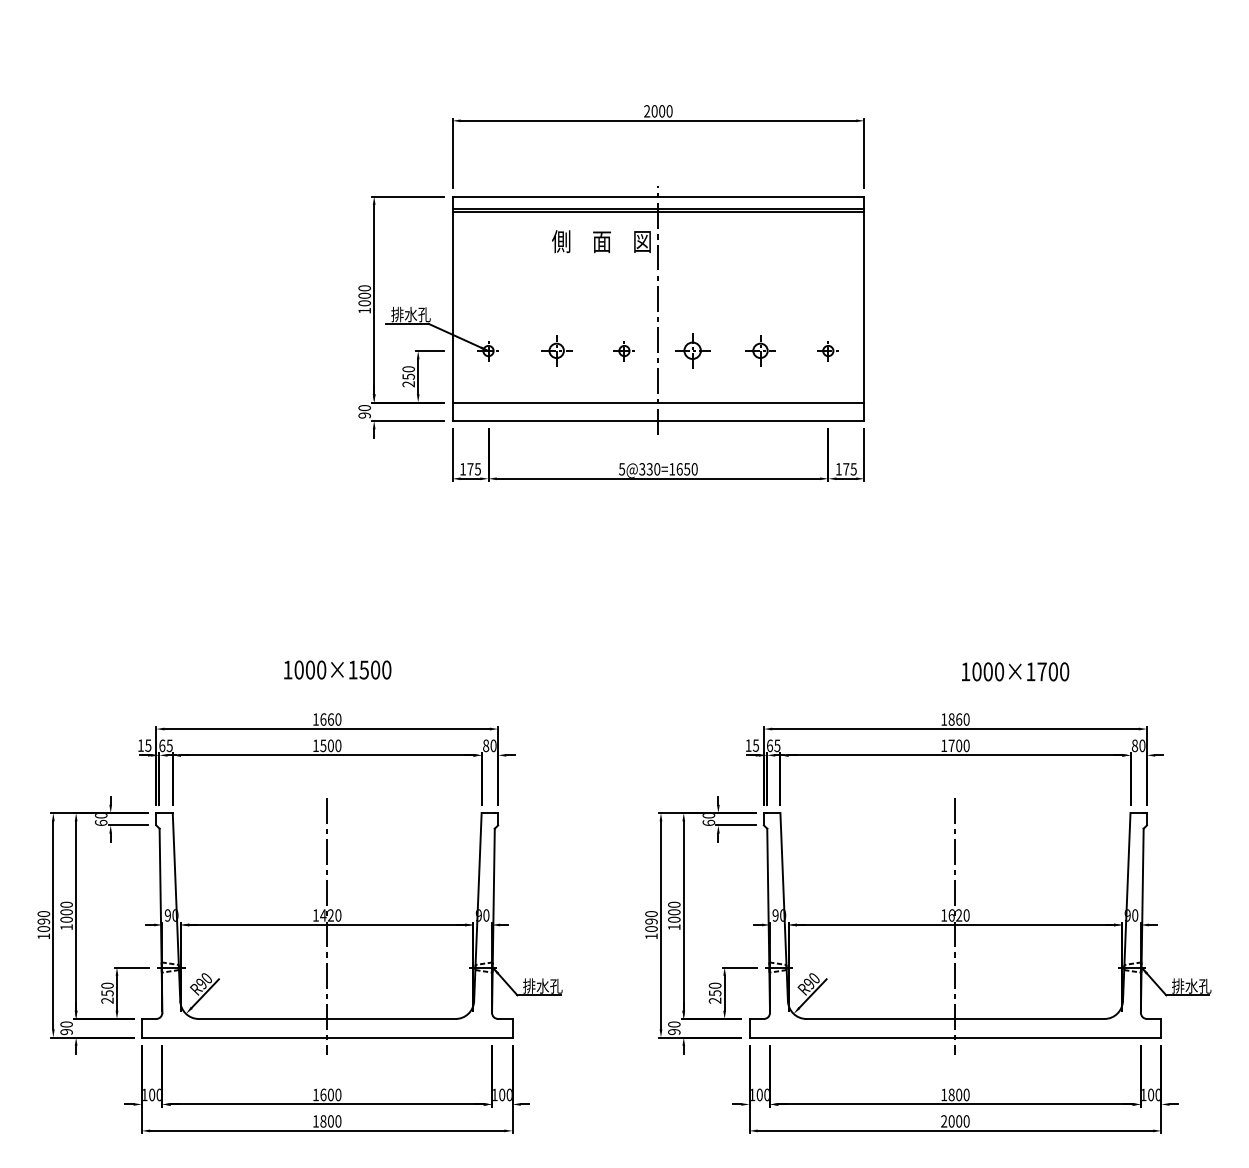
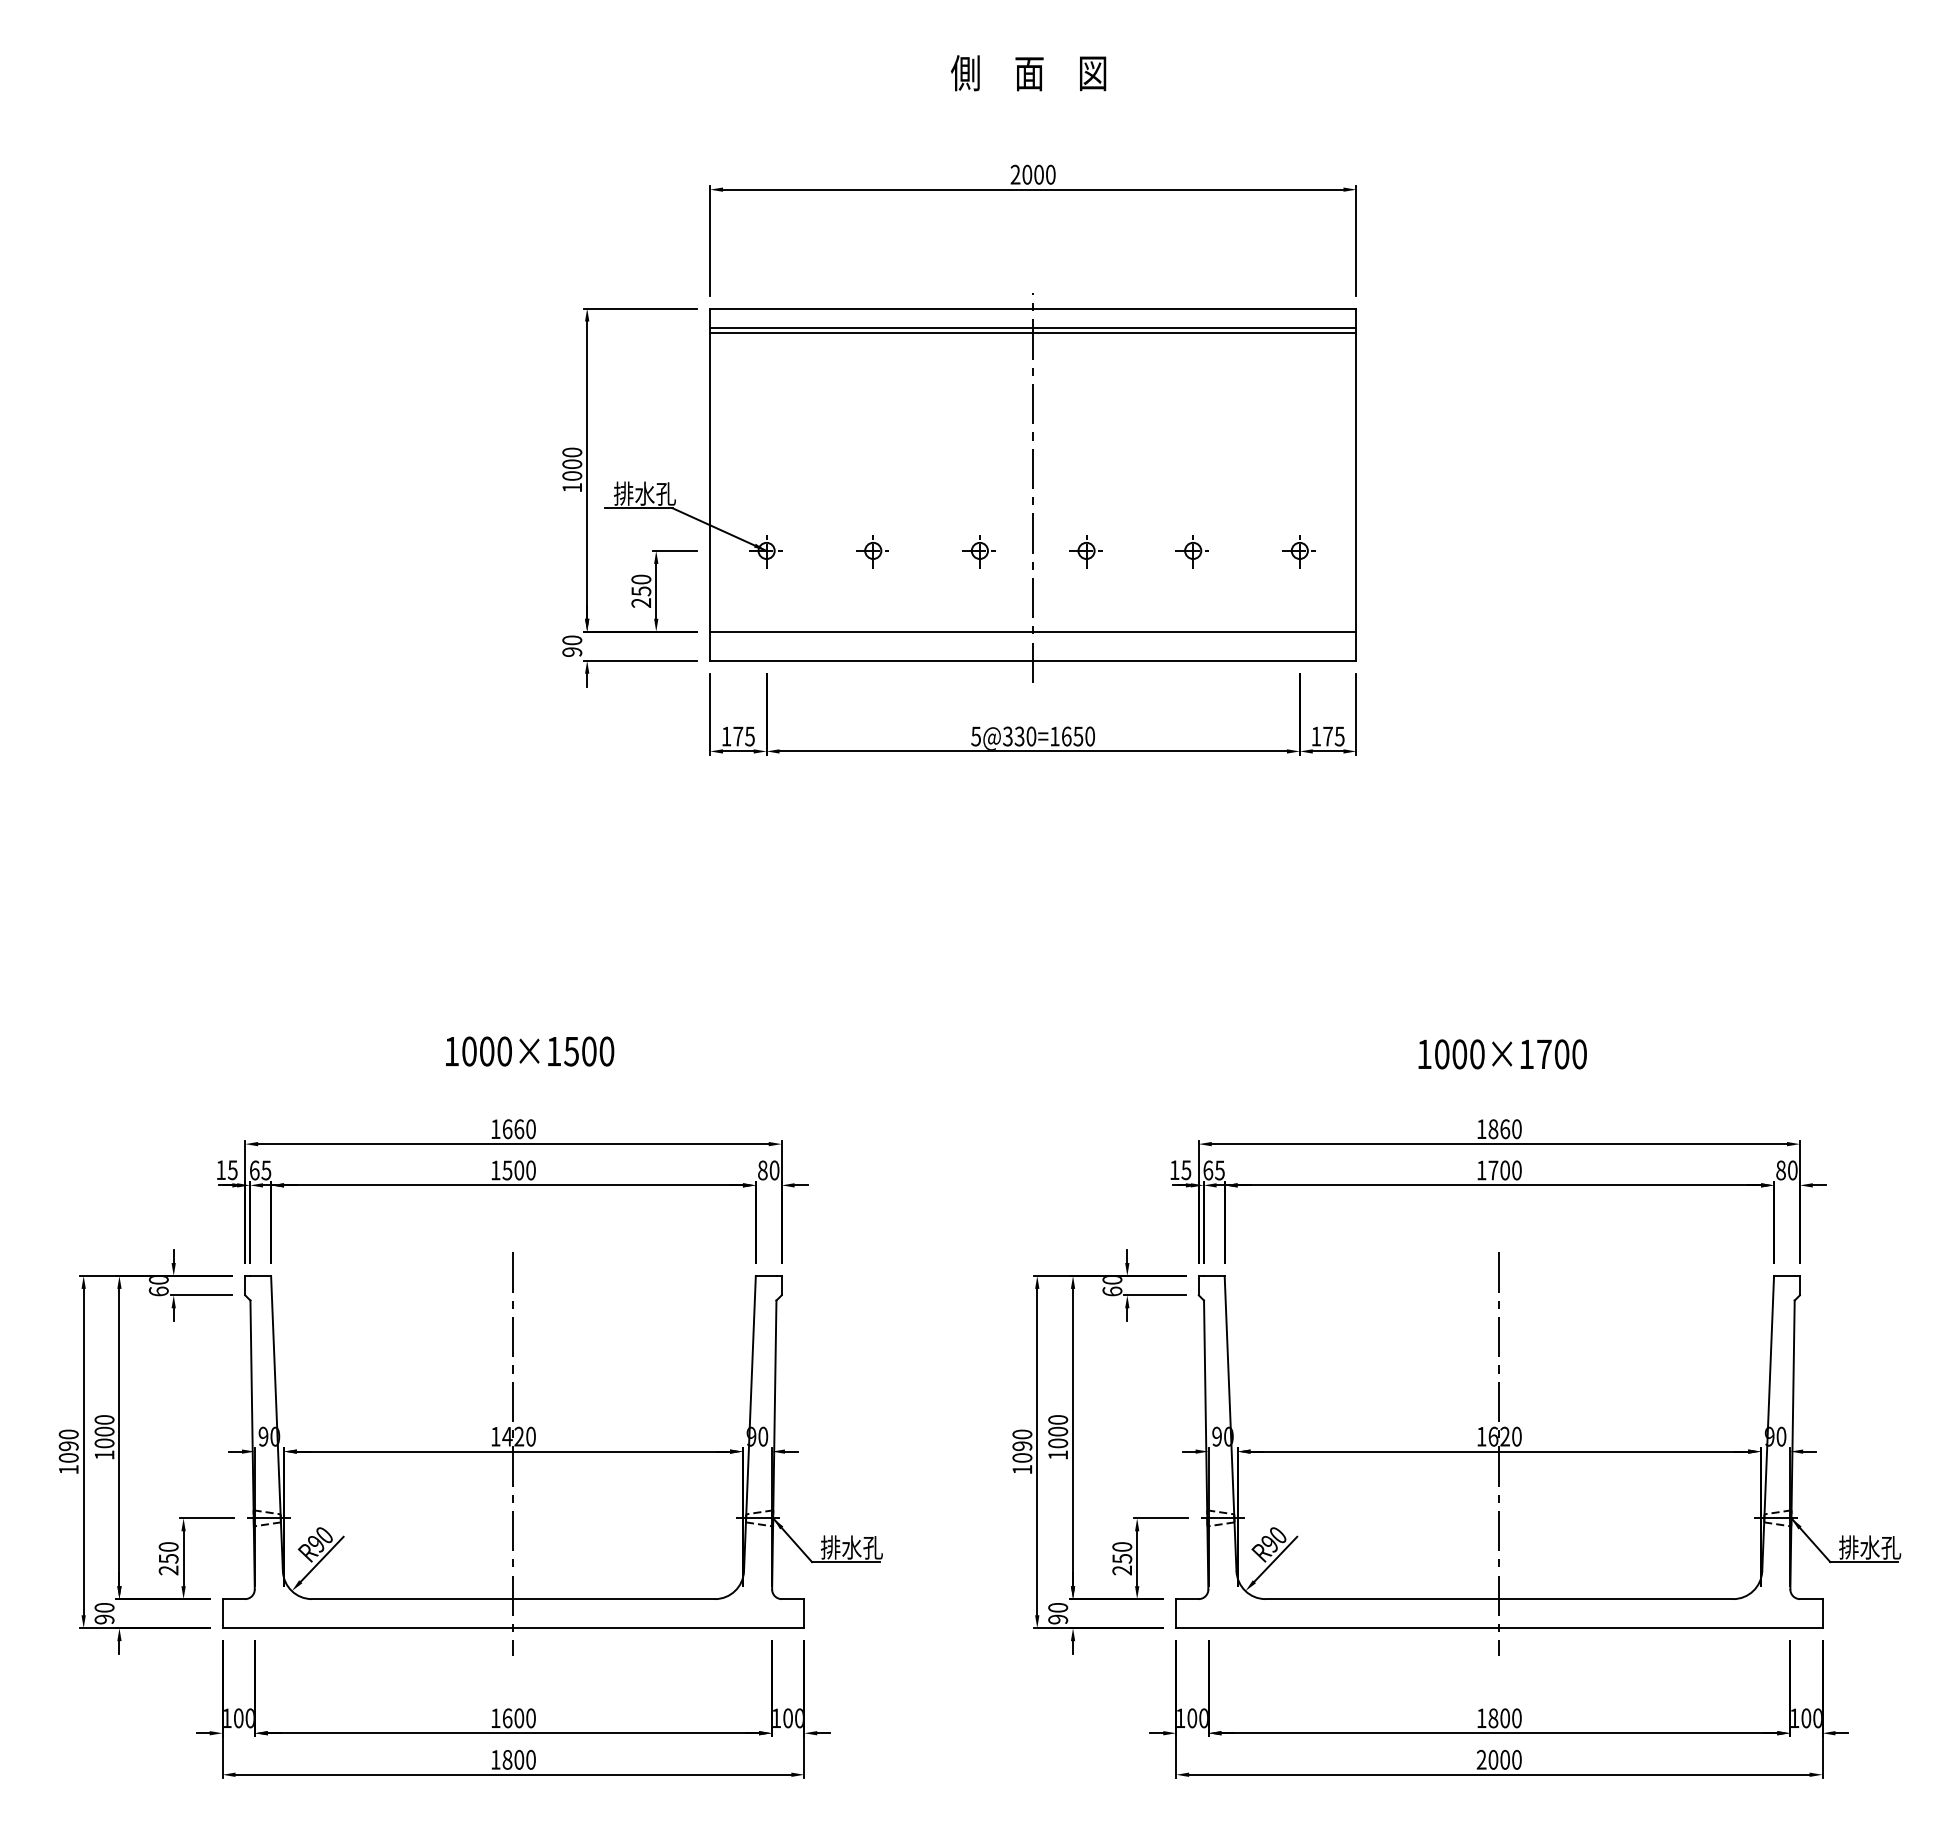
text: (601, 241) -> (1028, 73), moved
part: (555, 351) -> (871, 551), size x0.71
part: (691, 351) -> (1085, 551), size x0.62
part: (759, 351) -> (1191, 551), size x0.71
text: (1015, 671) -> (1502, 1053), moved

